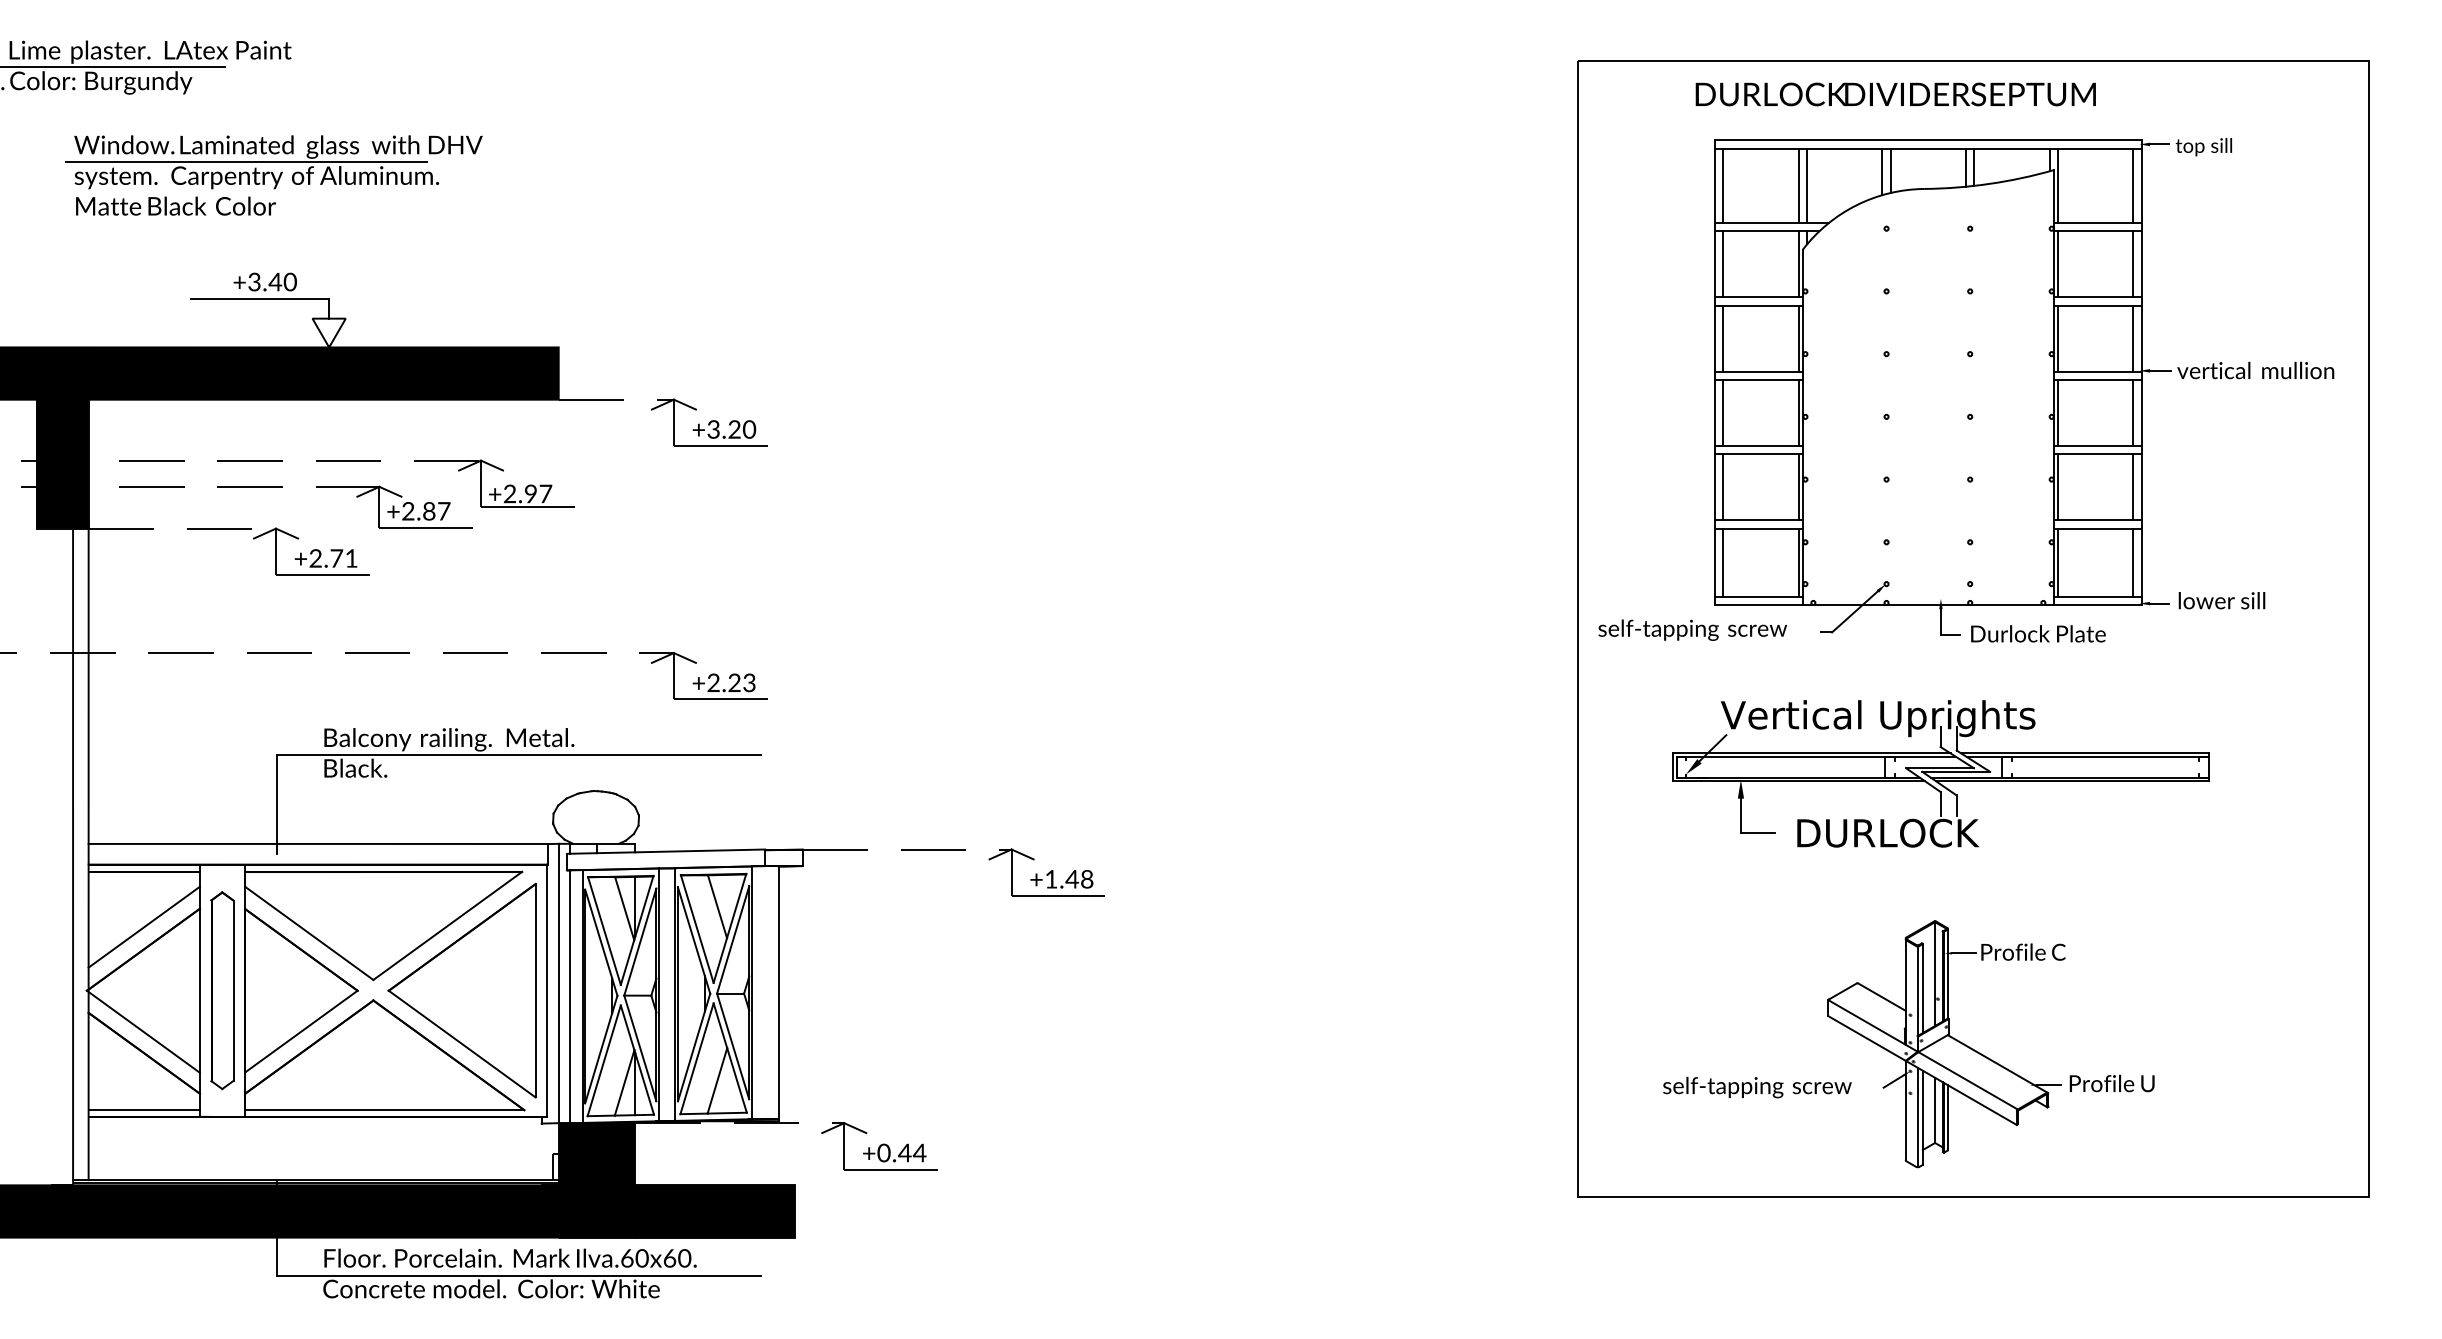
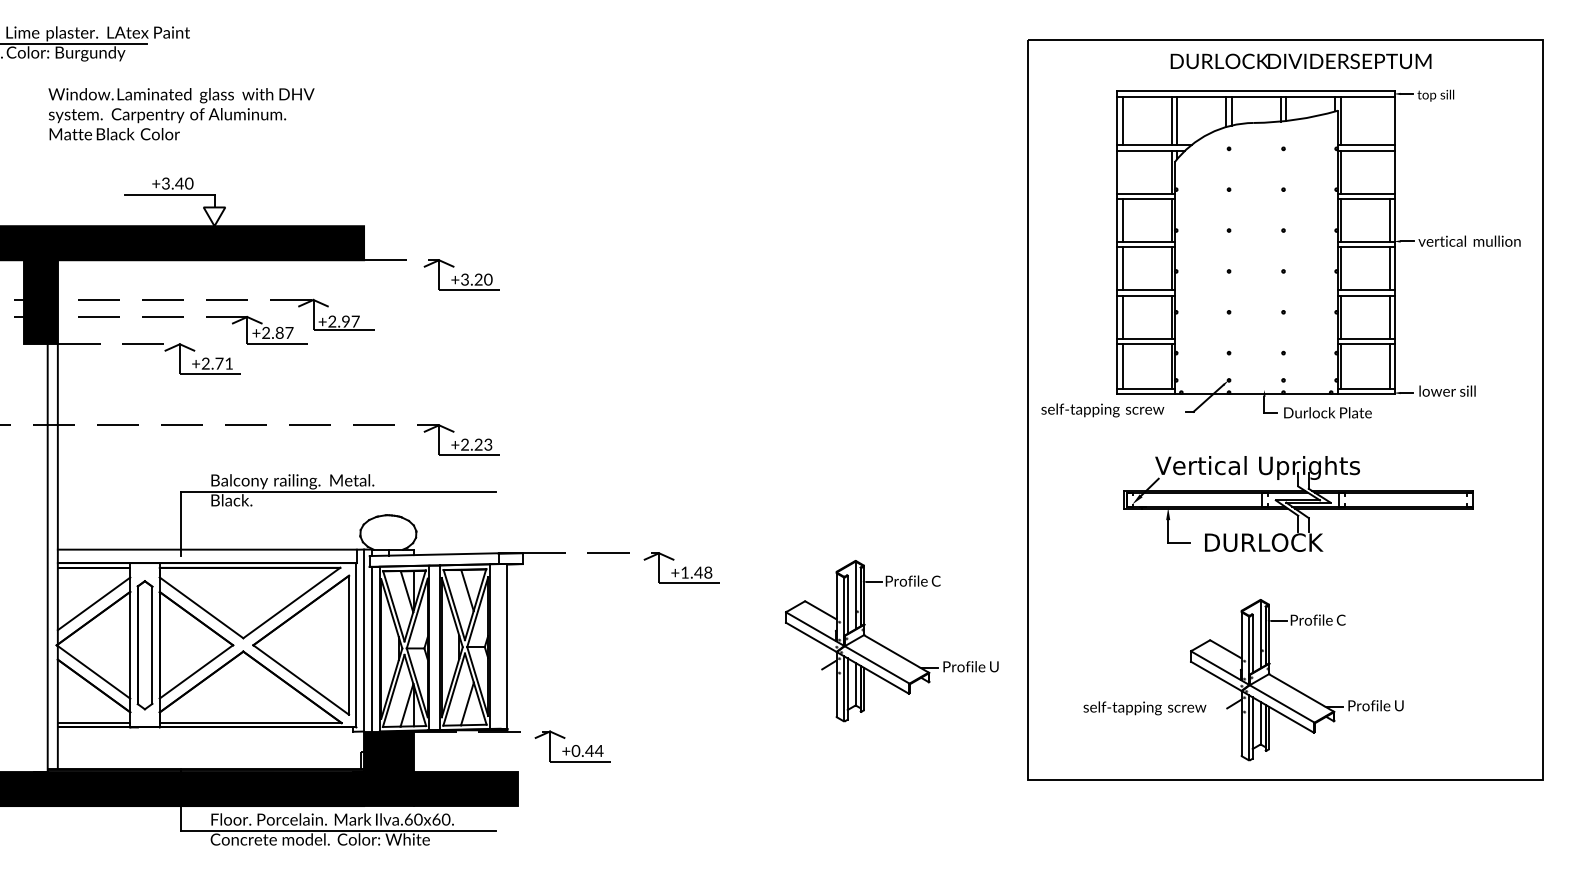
text: (1894, 94) -> (1300, 61), moved
line: (246, 162) -> (160, 105), removed
line: (2132, 185) -> (1389, 120), removed
line: (1722, 263) -> (1122, 171), removed
line: (2132, 263) -> (1389, 171), removed
part: (1940, 773) -> (1298, 503), moved
part: (1362, 994) -> (887, 647), added

